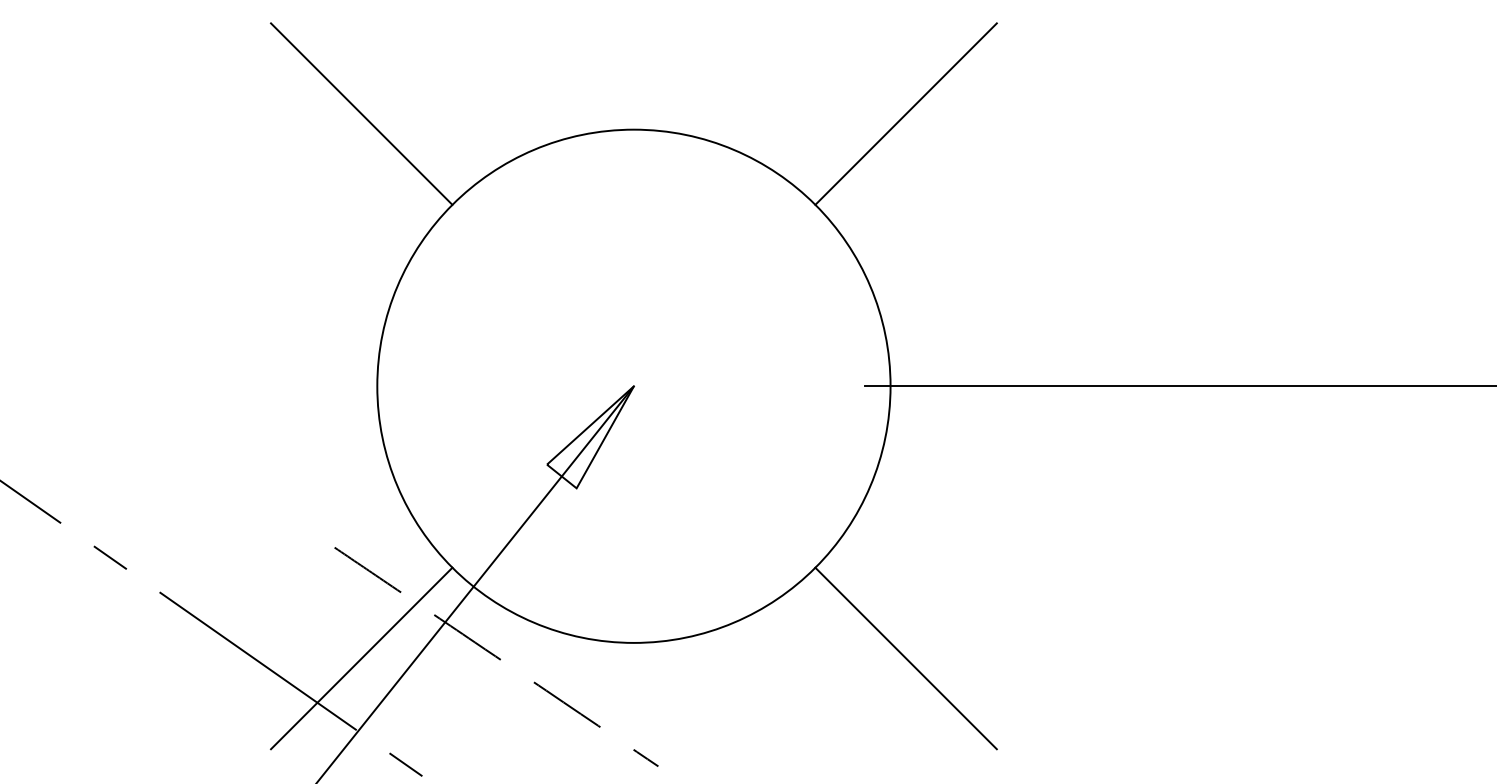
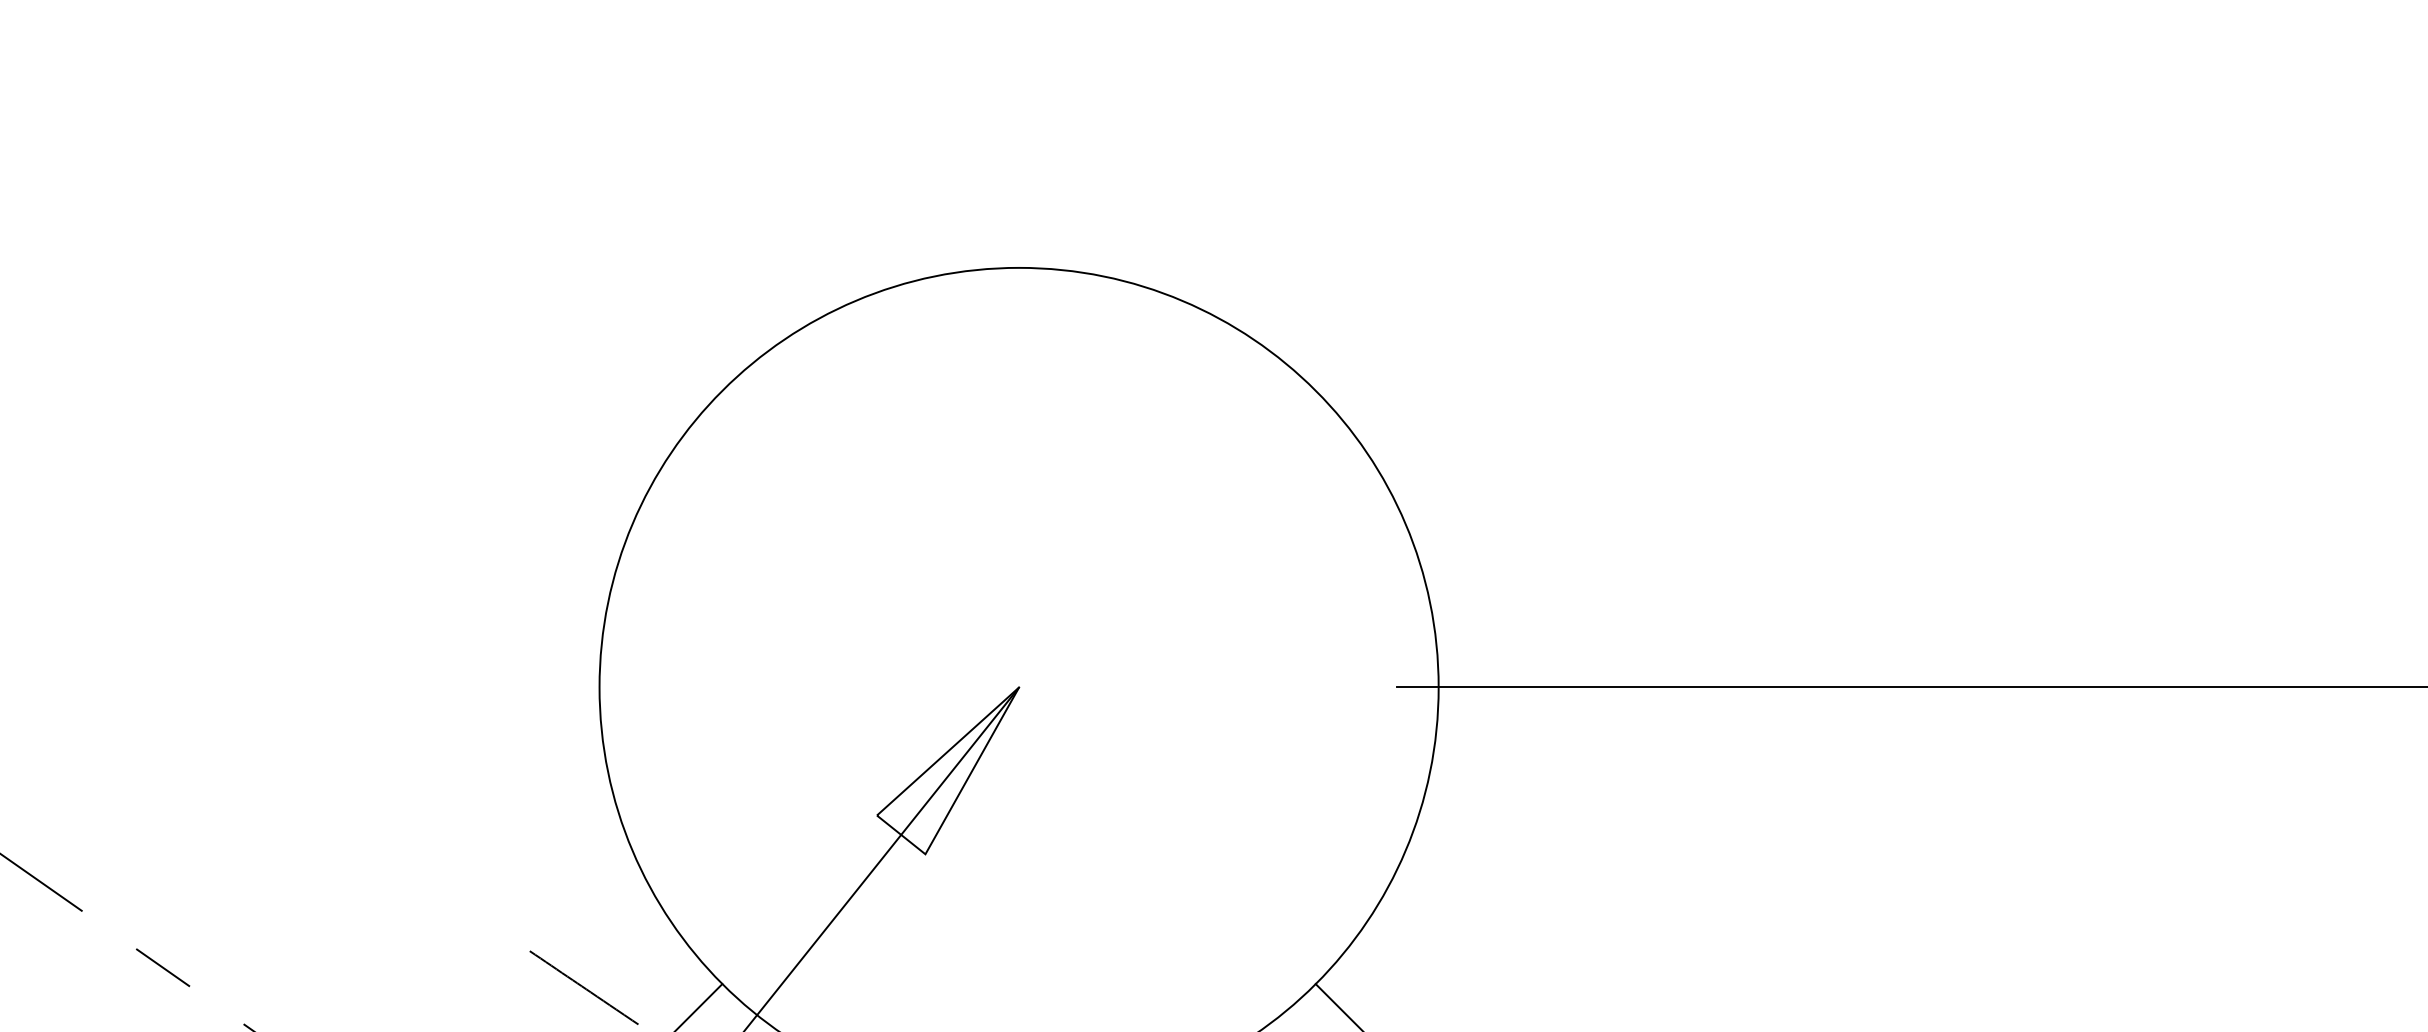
line: (361, 113) -> (573, 241), removed
line: (905, 113) -> (1463, 241), removed

